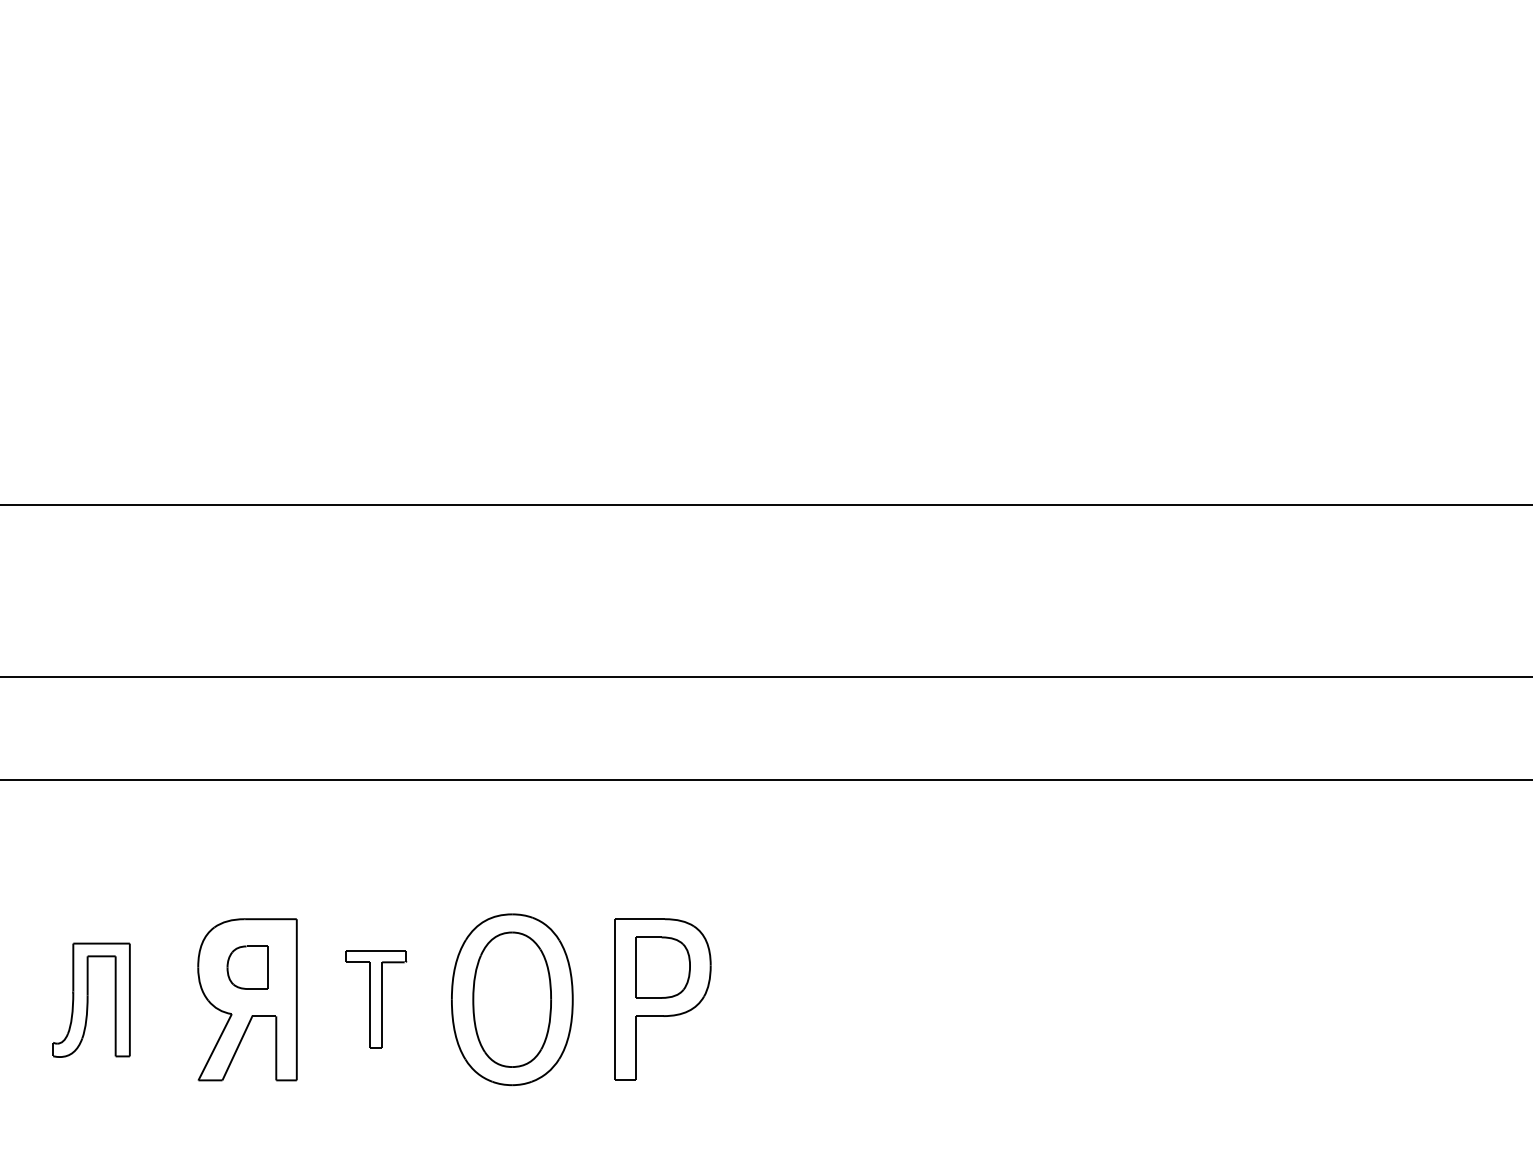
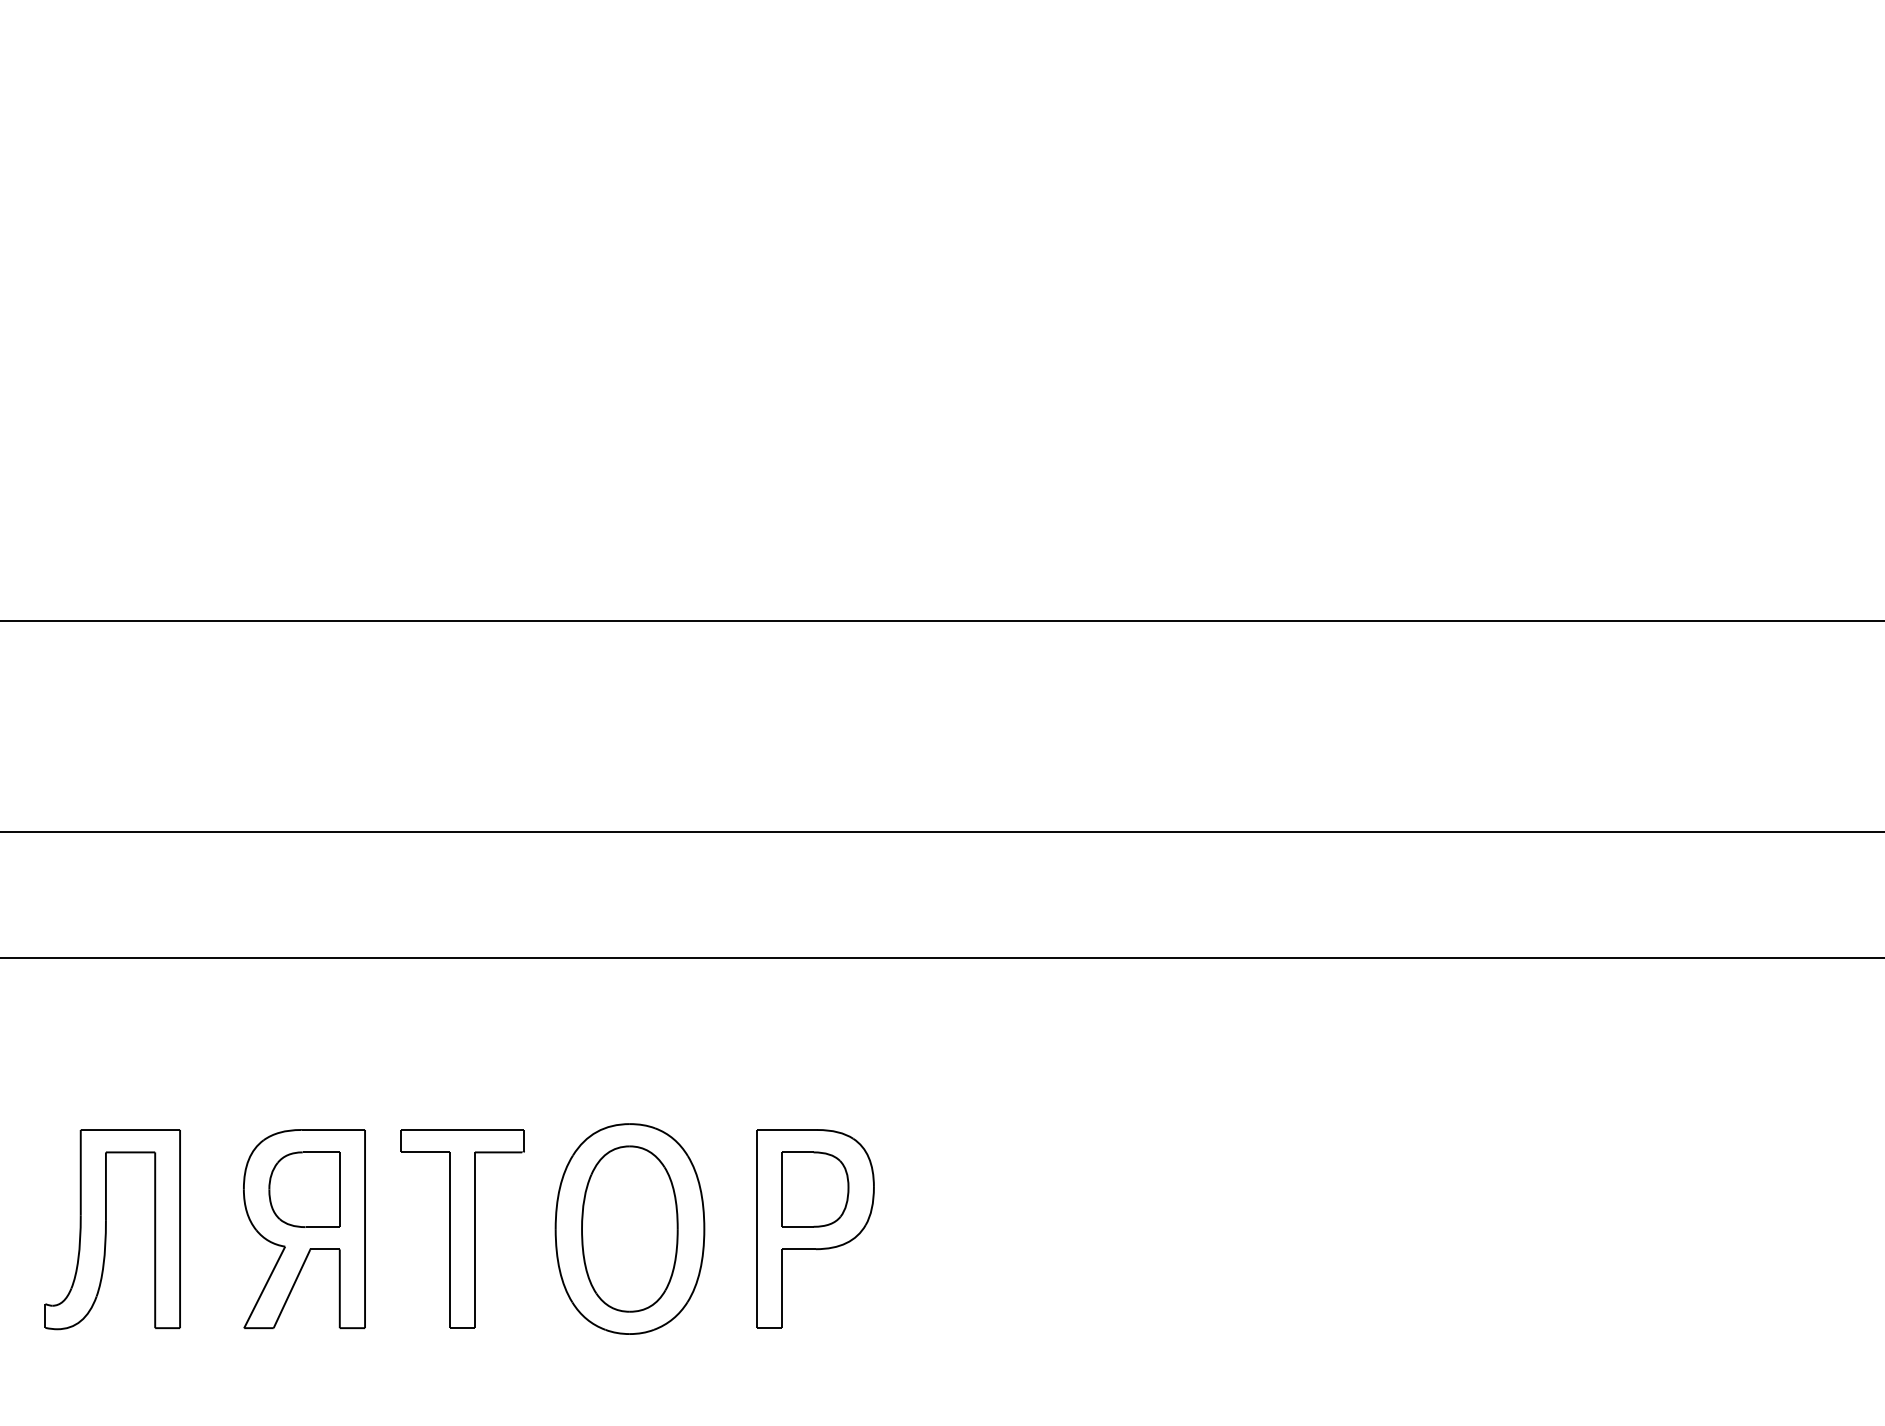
part: (247, 967) -> (304, 1189), size x1.43
part: (376, 999) -> (462, 1228), size x1.67
part: (91, 1000) -> (112, 1229), size x1.43

